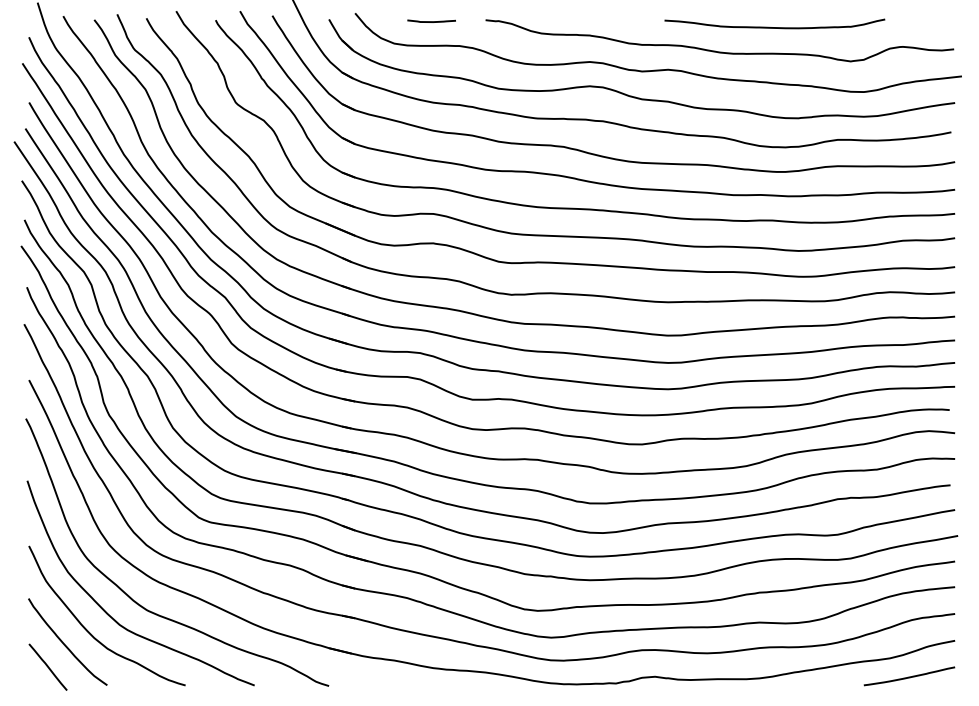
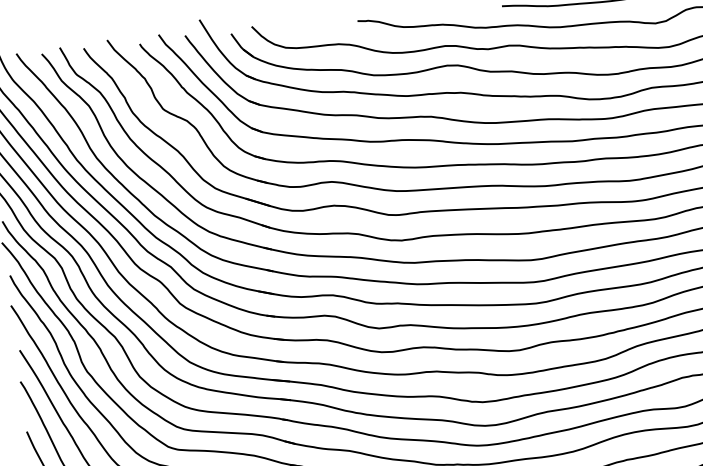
curve: (431, 21) -> (313, 26), removed

